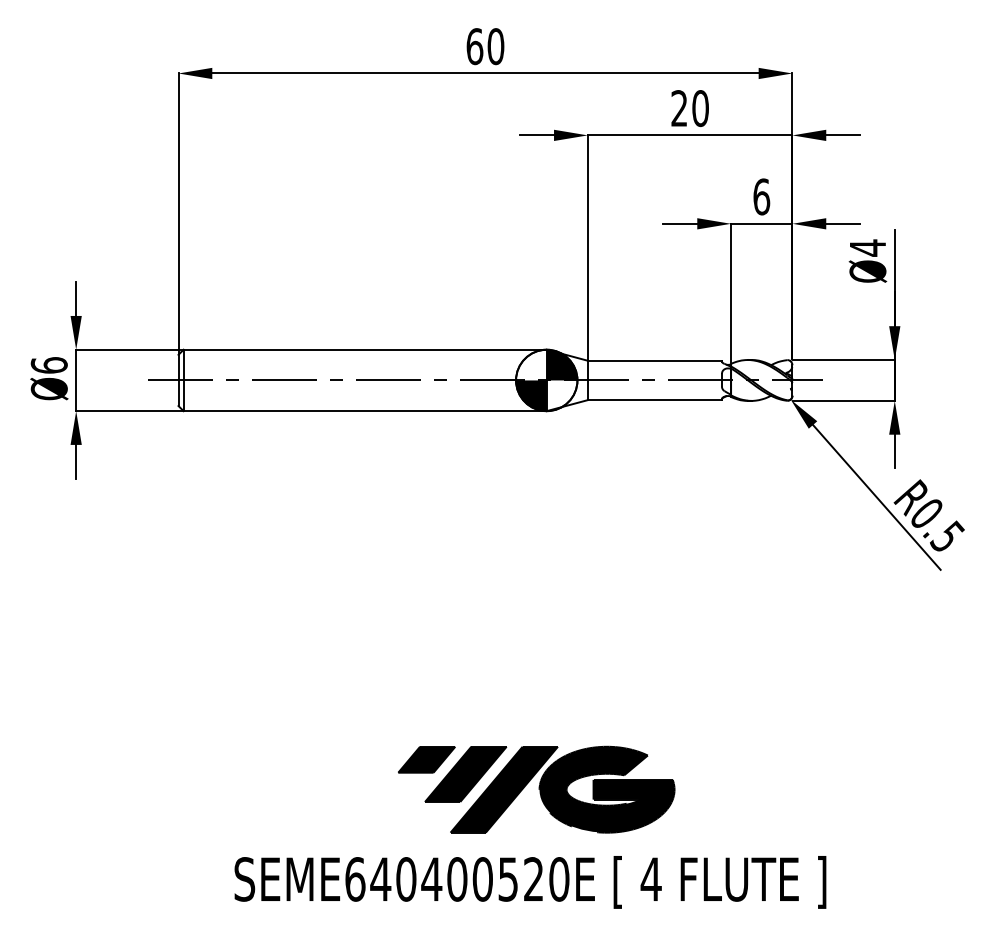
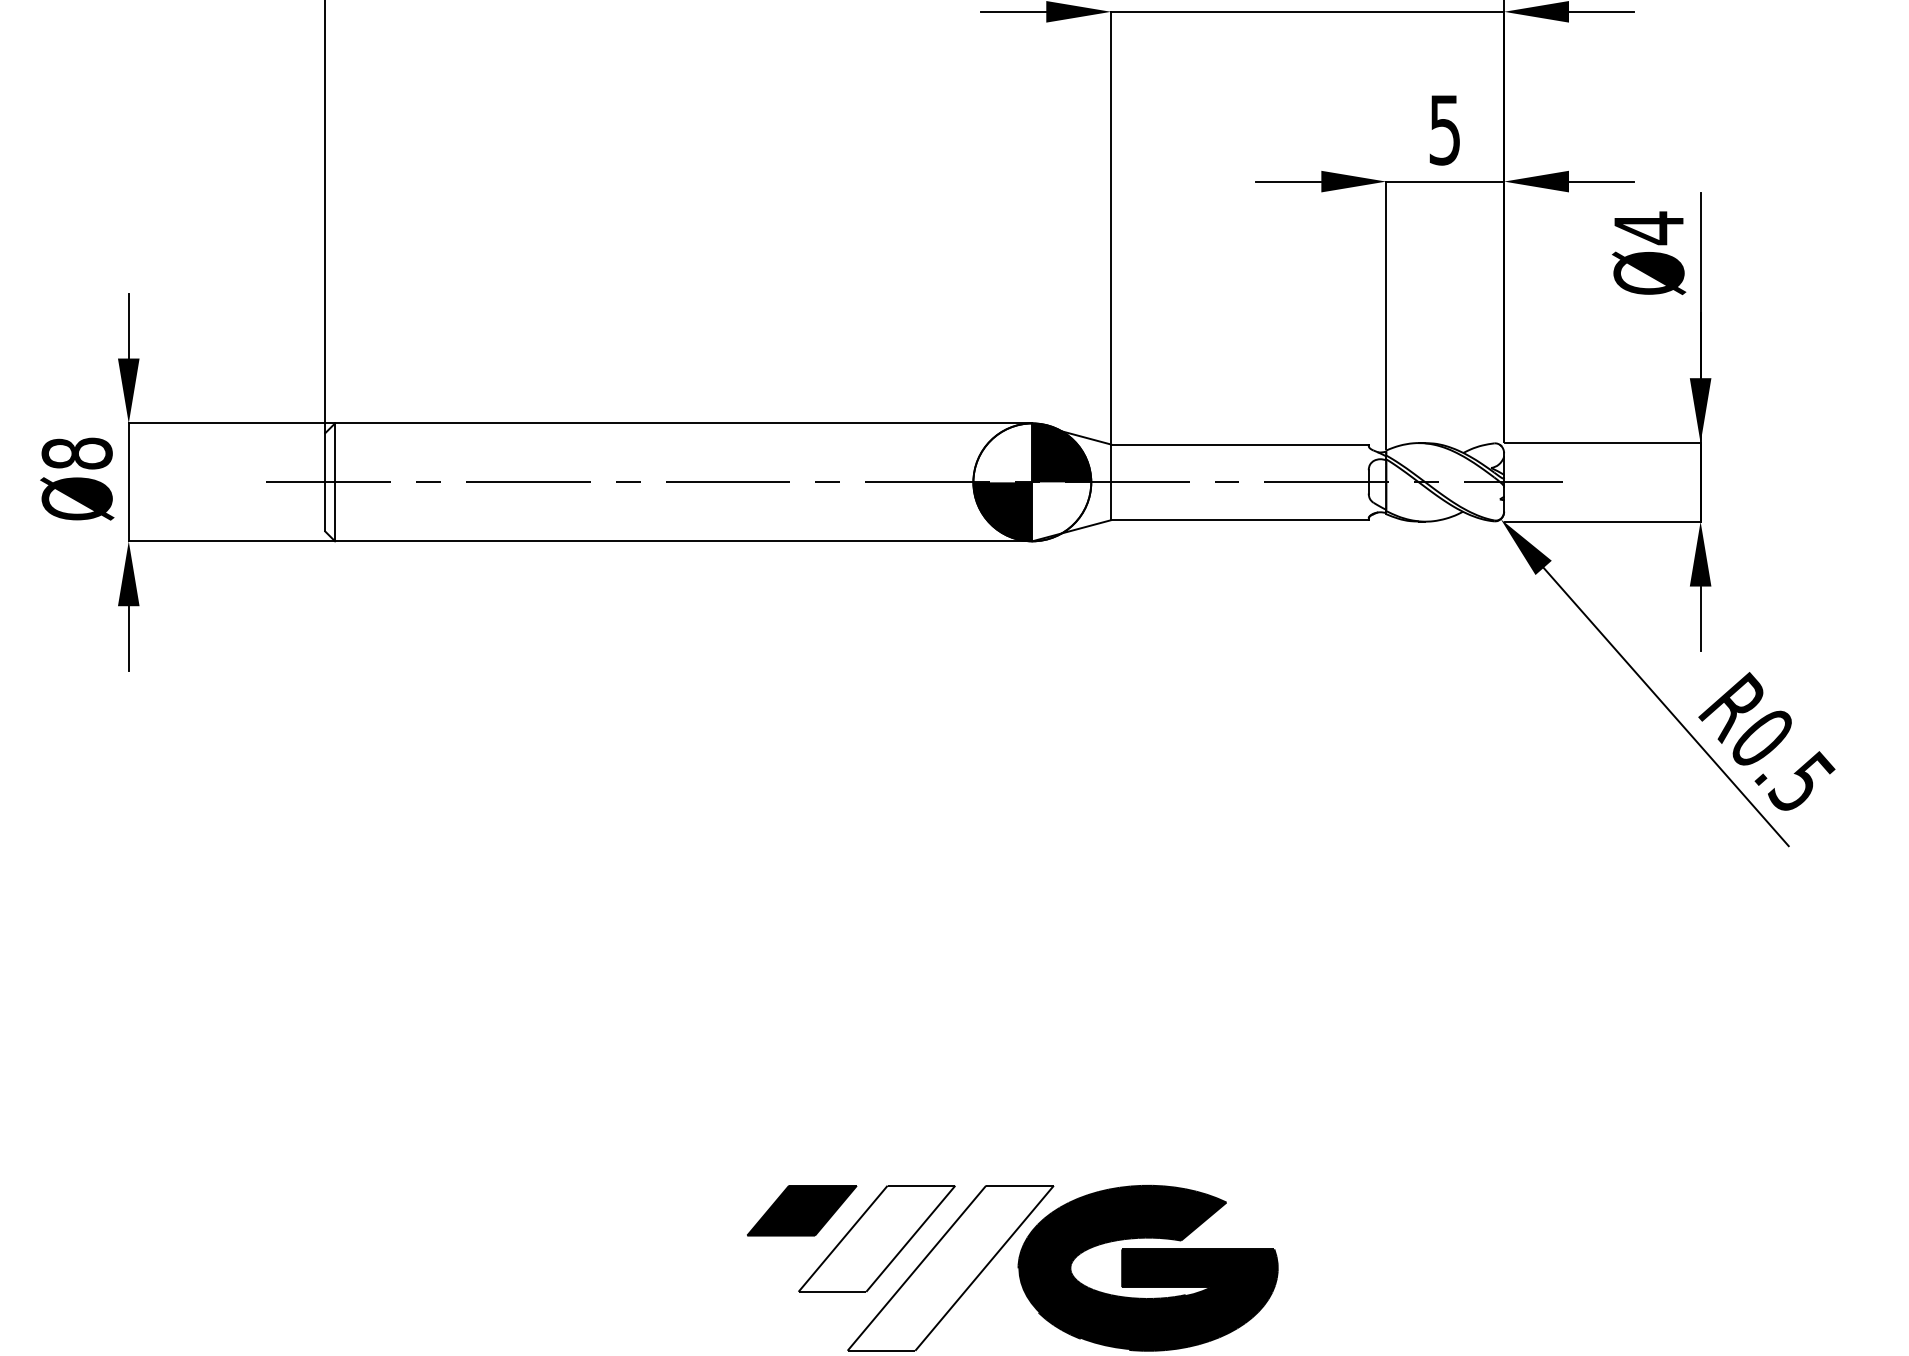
text: (761, 196) -> (1444, 129), 6 -> 5
text: (48, 365) -> (75, 453), Ø6 -> Ø8
fill: (465, 774) -> (876, 1239), removed
fill: (503, 789) -> (949, 1267), removed

